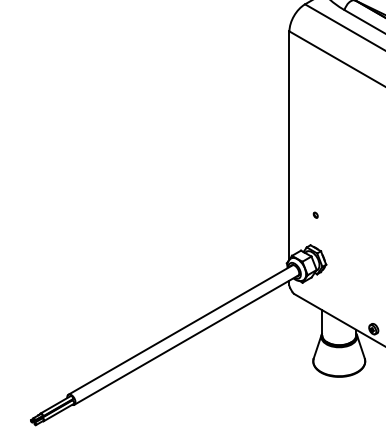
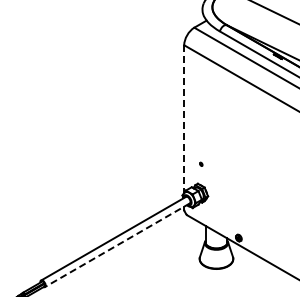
line: (289, 146) -> (184, 119), solid -> dashed
line: (186, 340) -> (117, 245), solid -> dashed

